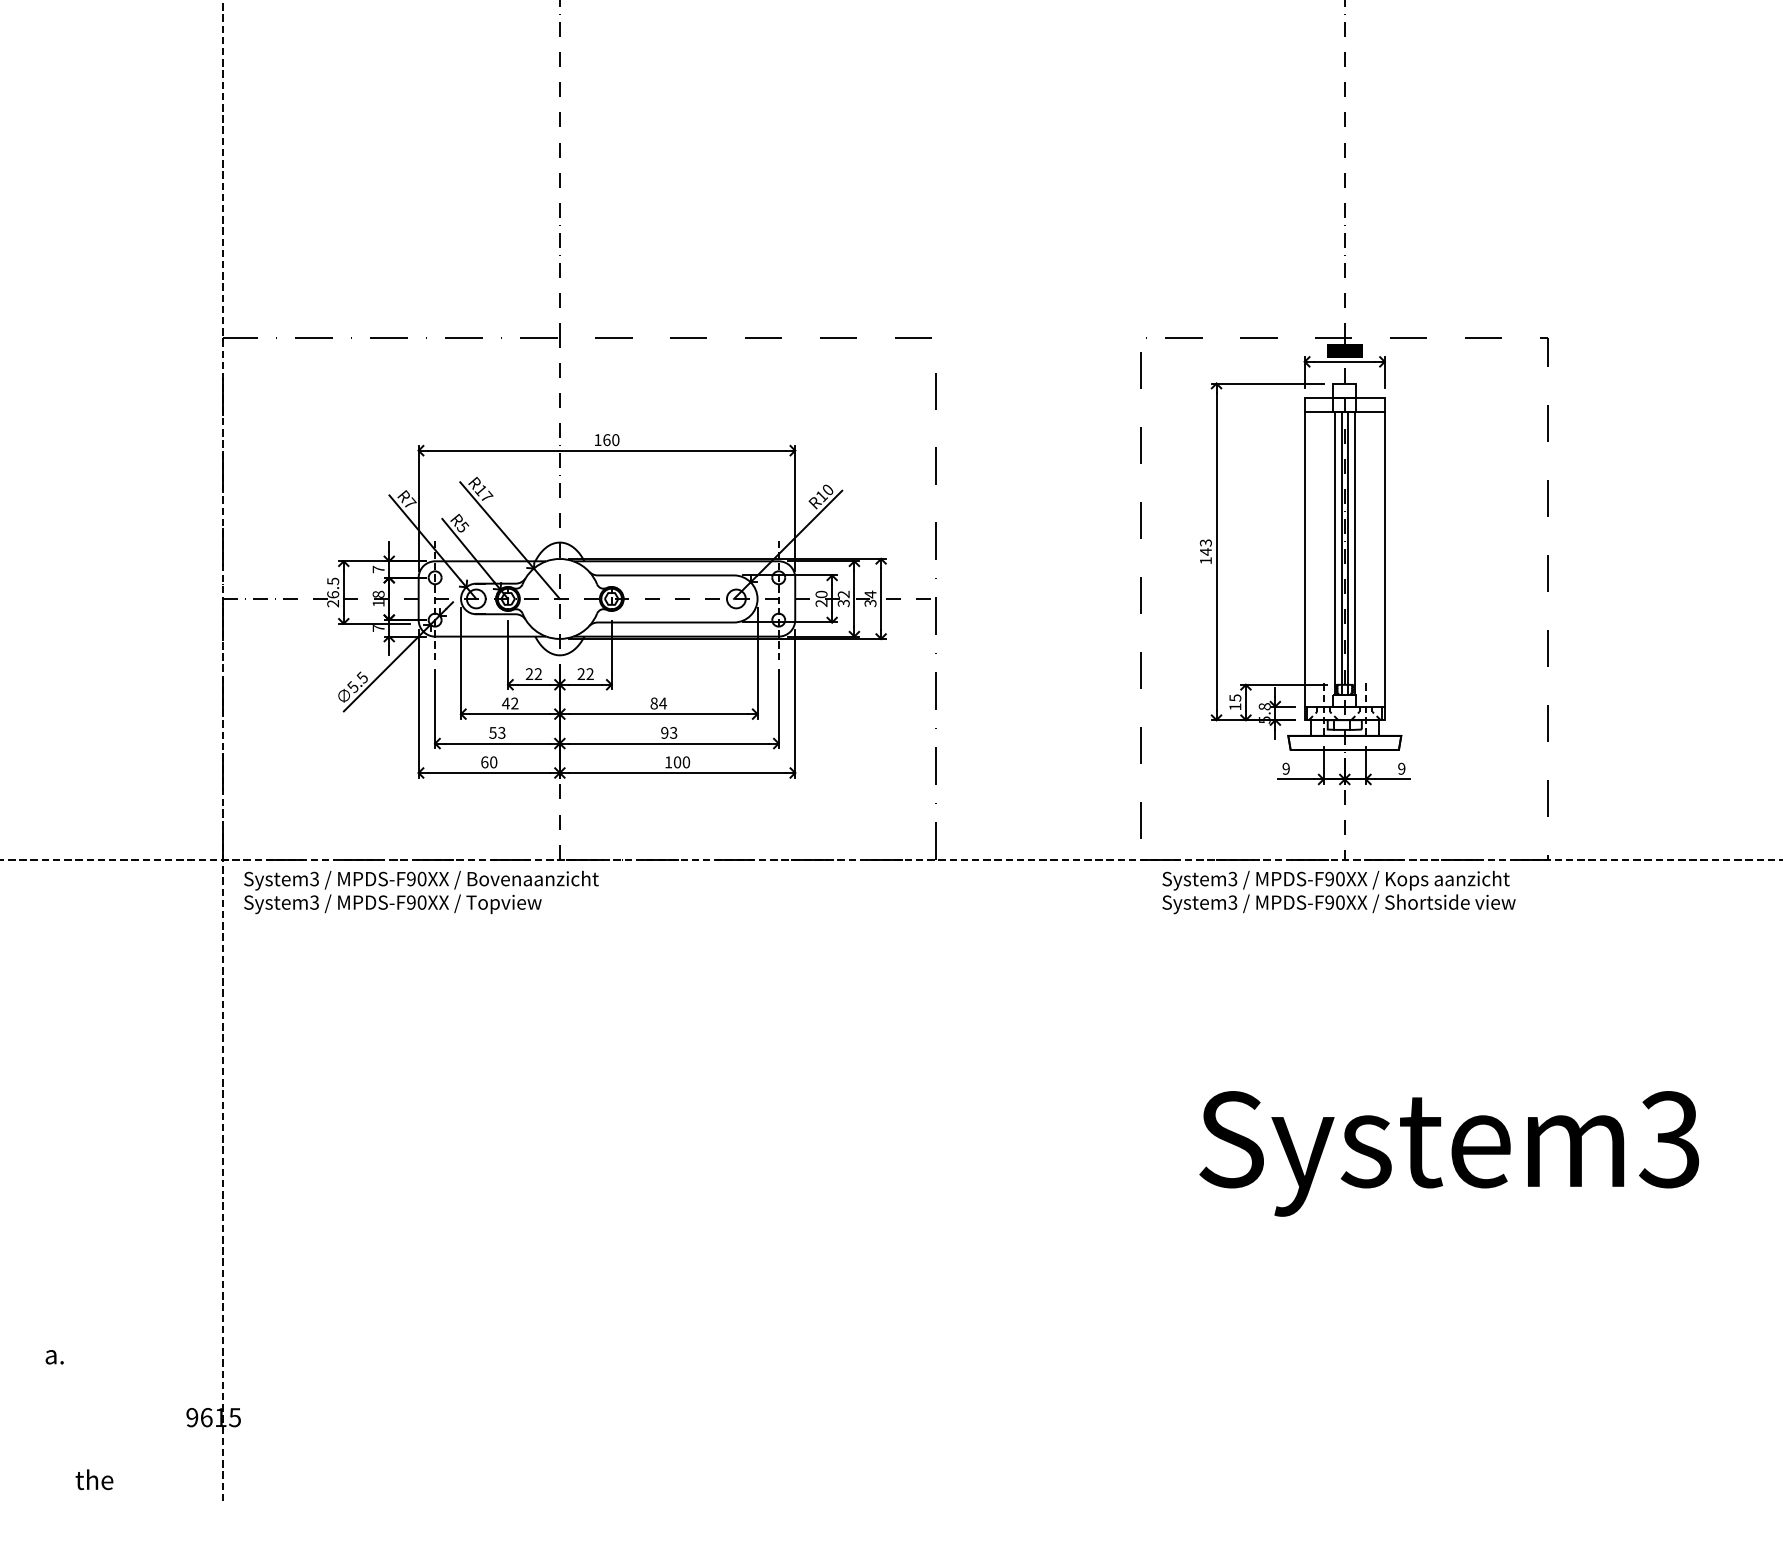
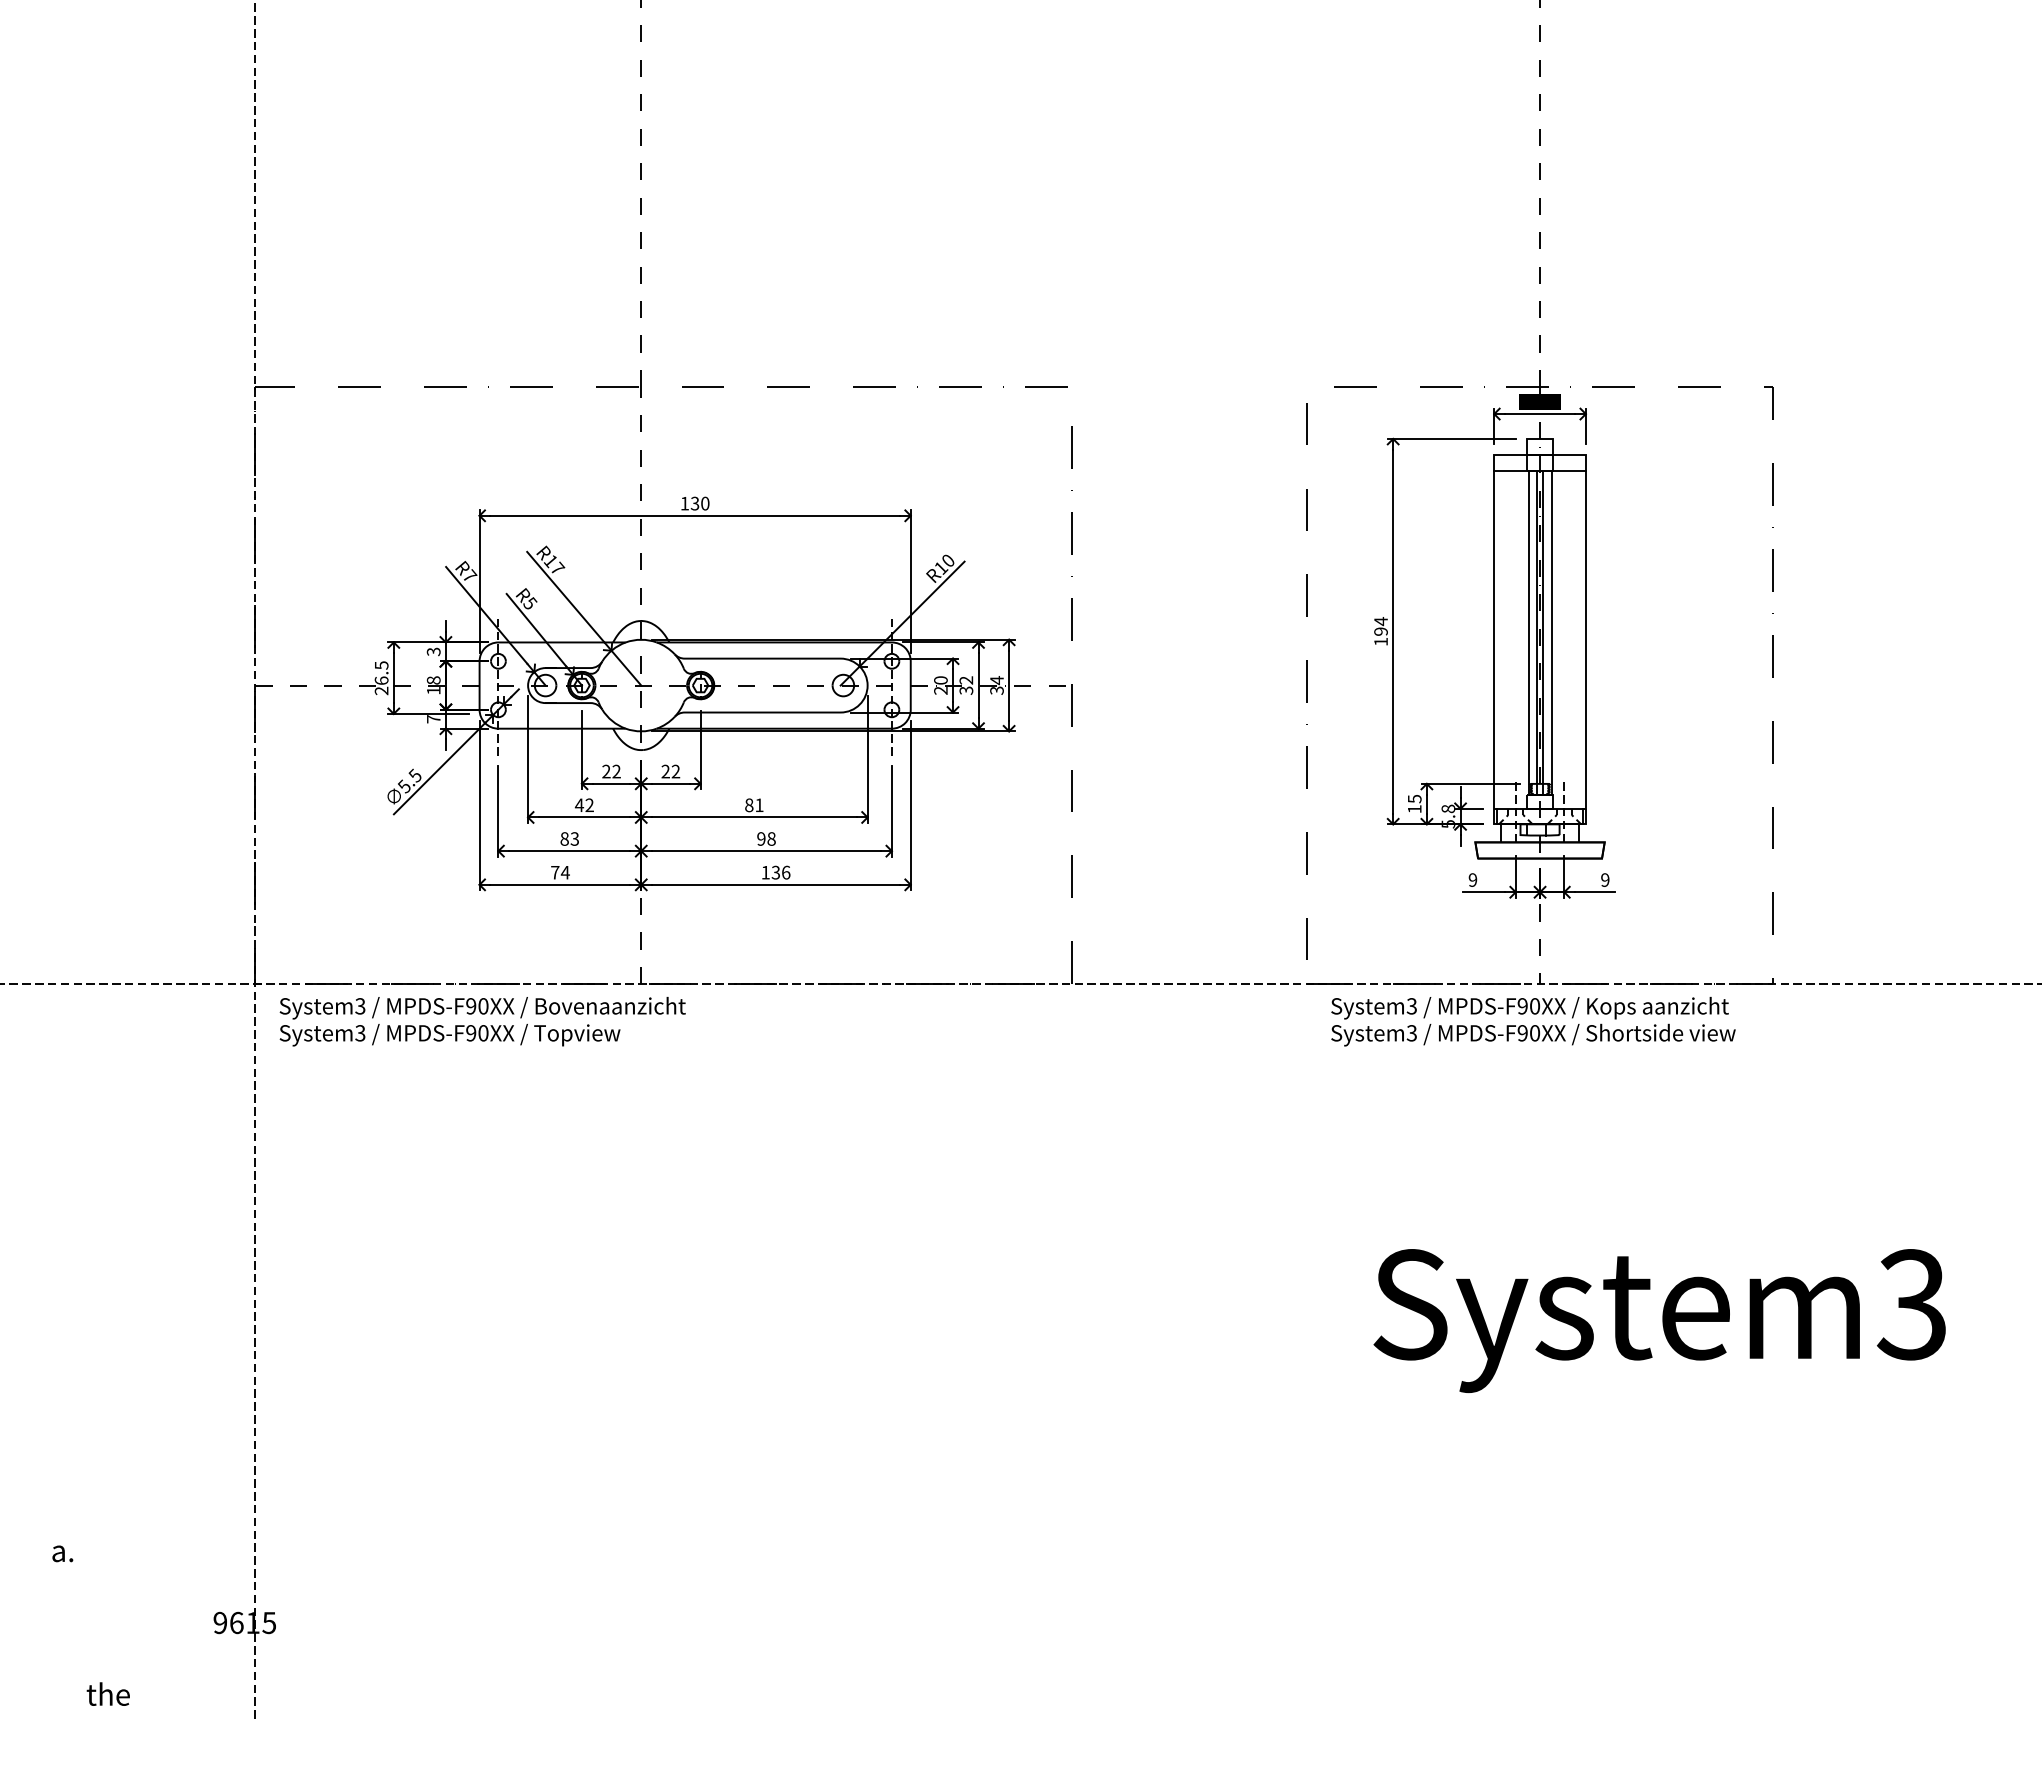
text: (606, 439) -> (694, 503), 160 -> 130
text: (1205, 547) -> (1380, 626), 143 -> 194
text: (378, 569) -> (433, 651), 7 -> 3
text: (662, 702) -> (758, 804), 84 -> 81
text: (492, 732) -> (564, 838), 53 -> 83
text: (673, 732) -> (771, 838), 93 -> 98
text: (489, 762) -> (560, 872), 60 -> 74
text: (681, 762) -> (780, 872), 100 -> 136

